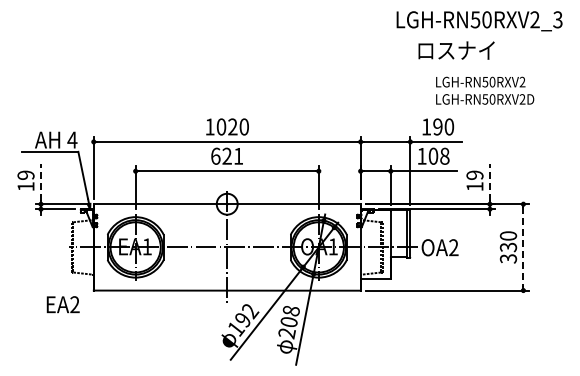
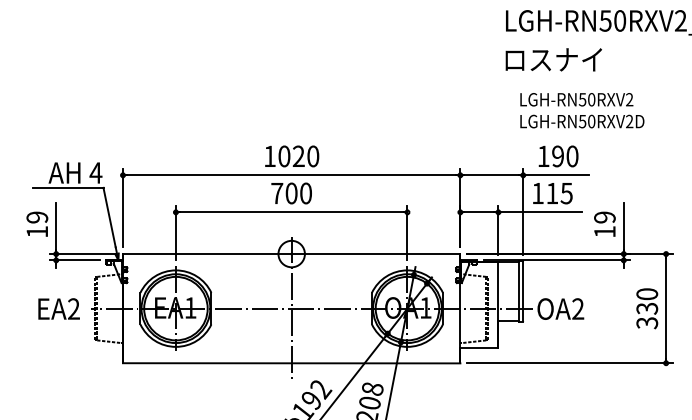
text: (456, 50) -> (553, 59), moved
text: (485, 90) -> (582, 110), moved
text: (227, 155) -> (292, 192), 621 -> 700
text: (438, 155) -> (558, 192), 108 -> 115
line: (40, 182) -> (55, 226), dashed -> solid
line: (489, 182) -> (623, 226), dashed -> solid
line: (523, 247) -> (666, 308), dashed -> solid
text: (62, 304) -> (58, 308), moved

